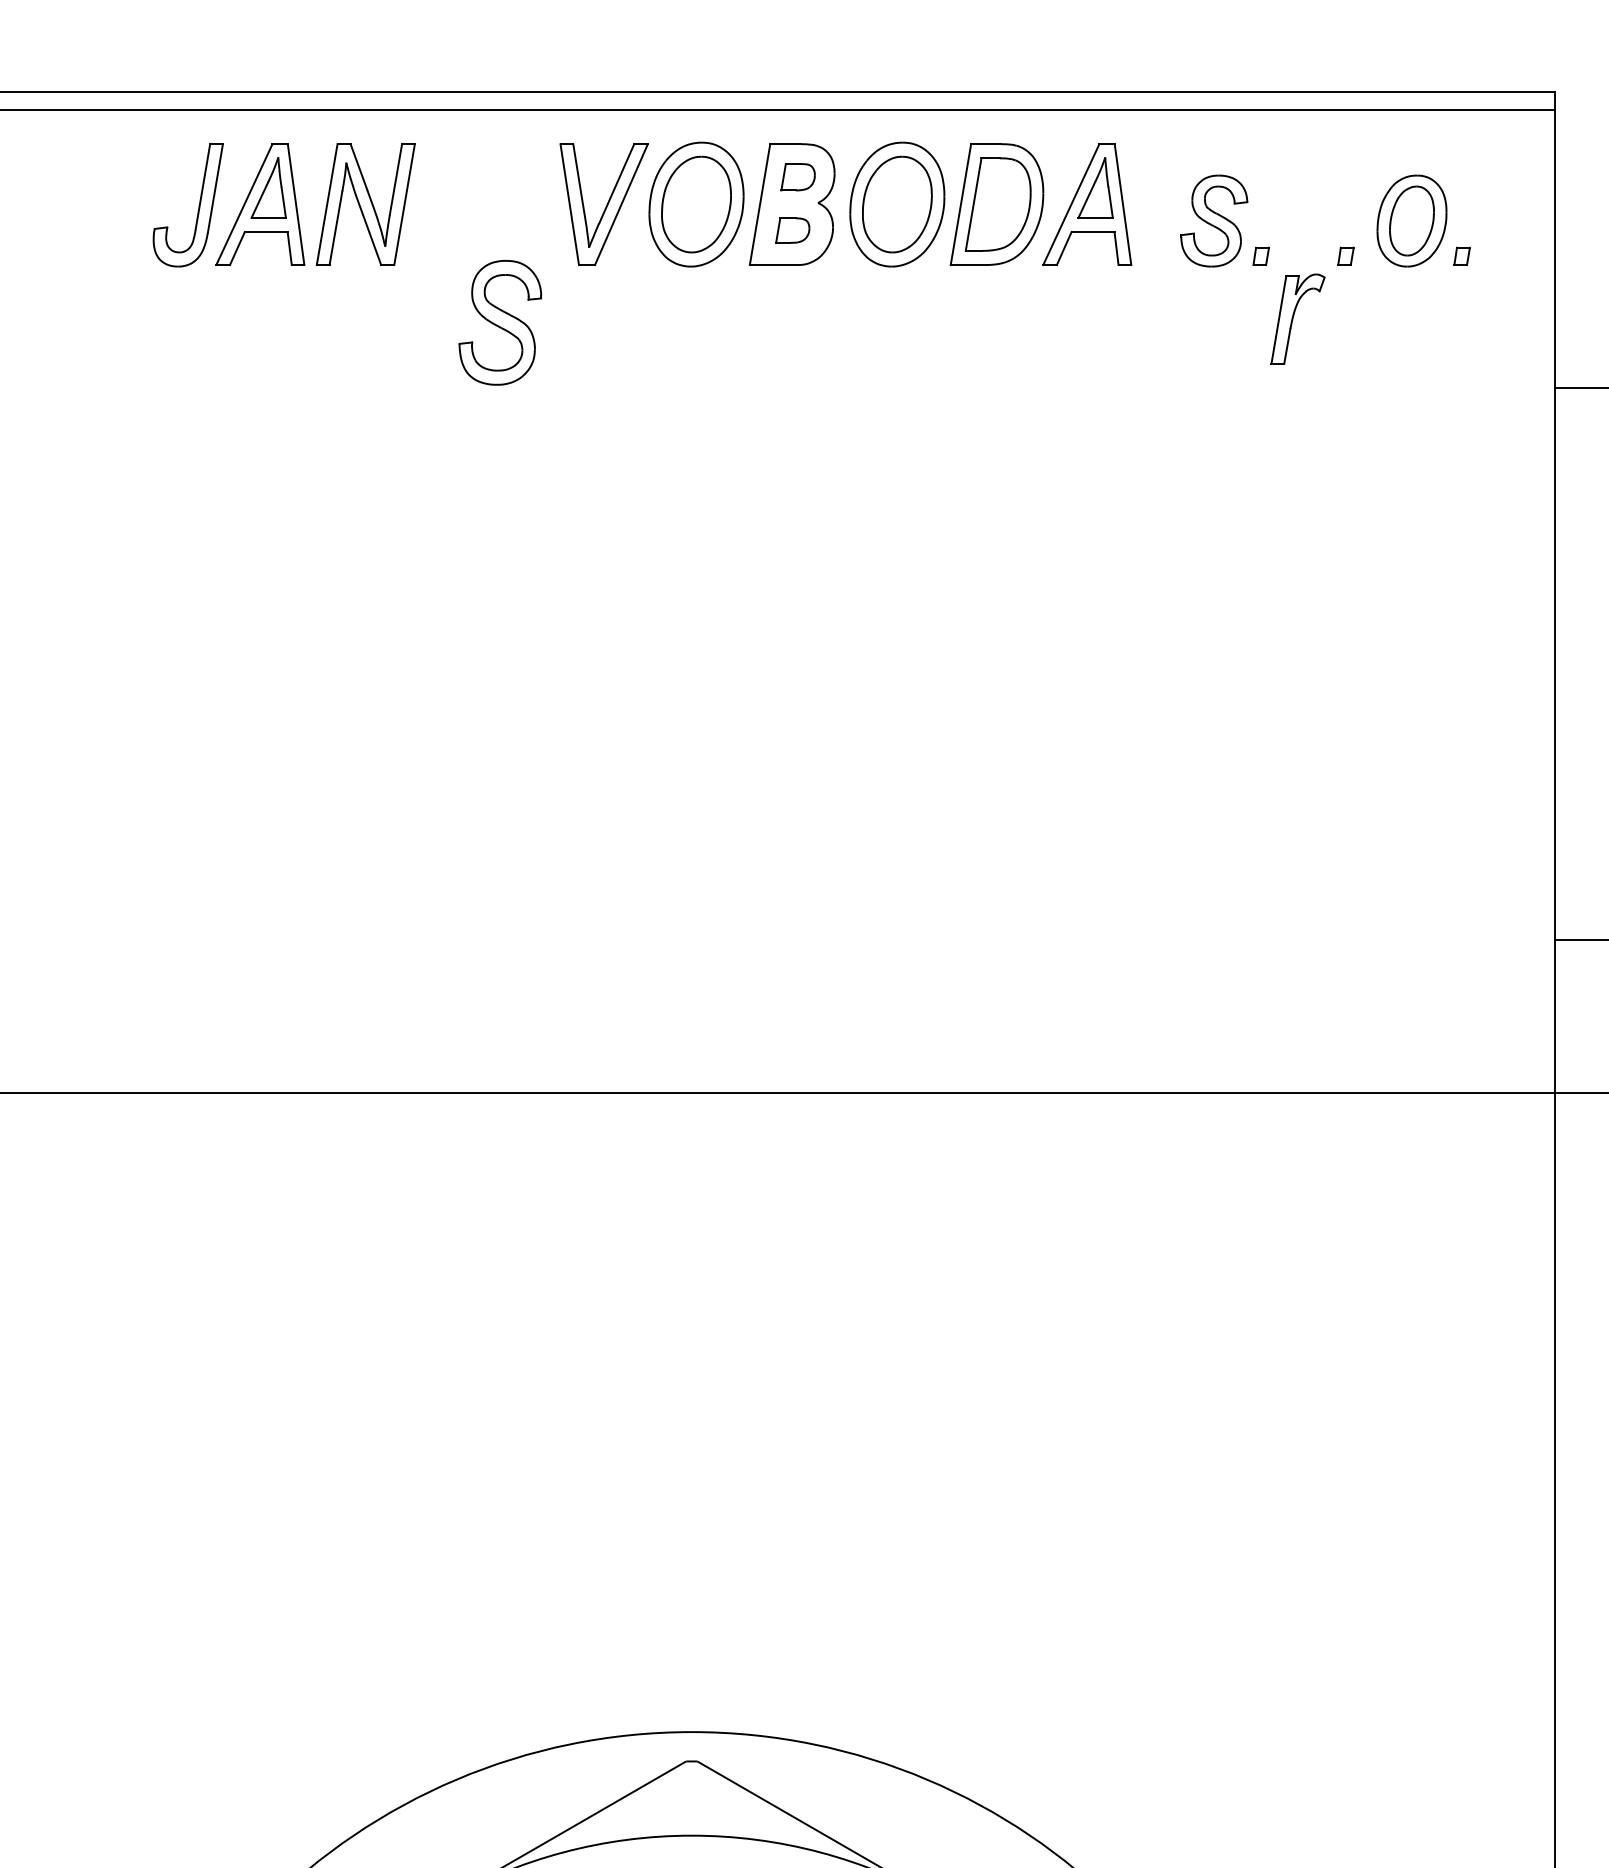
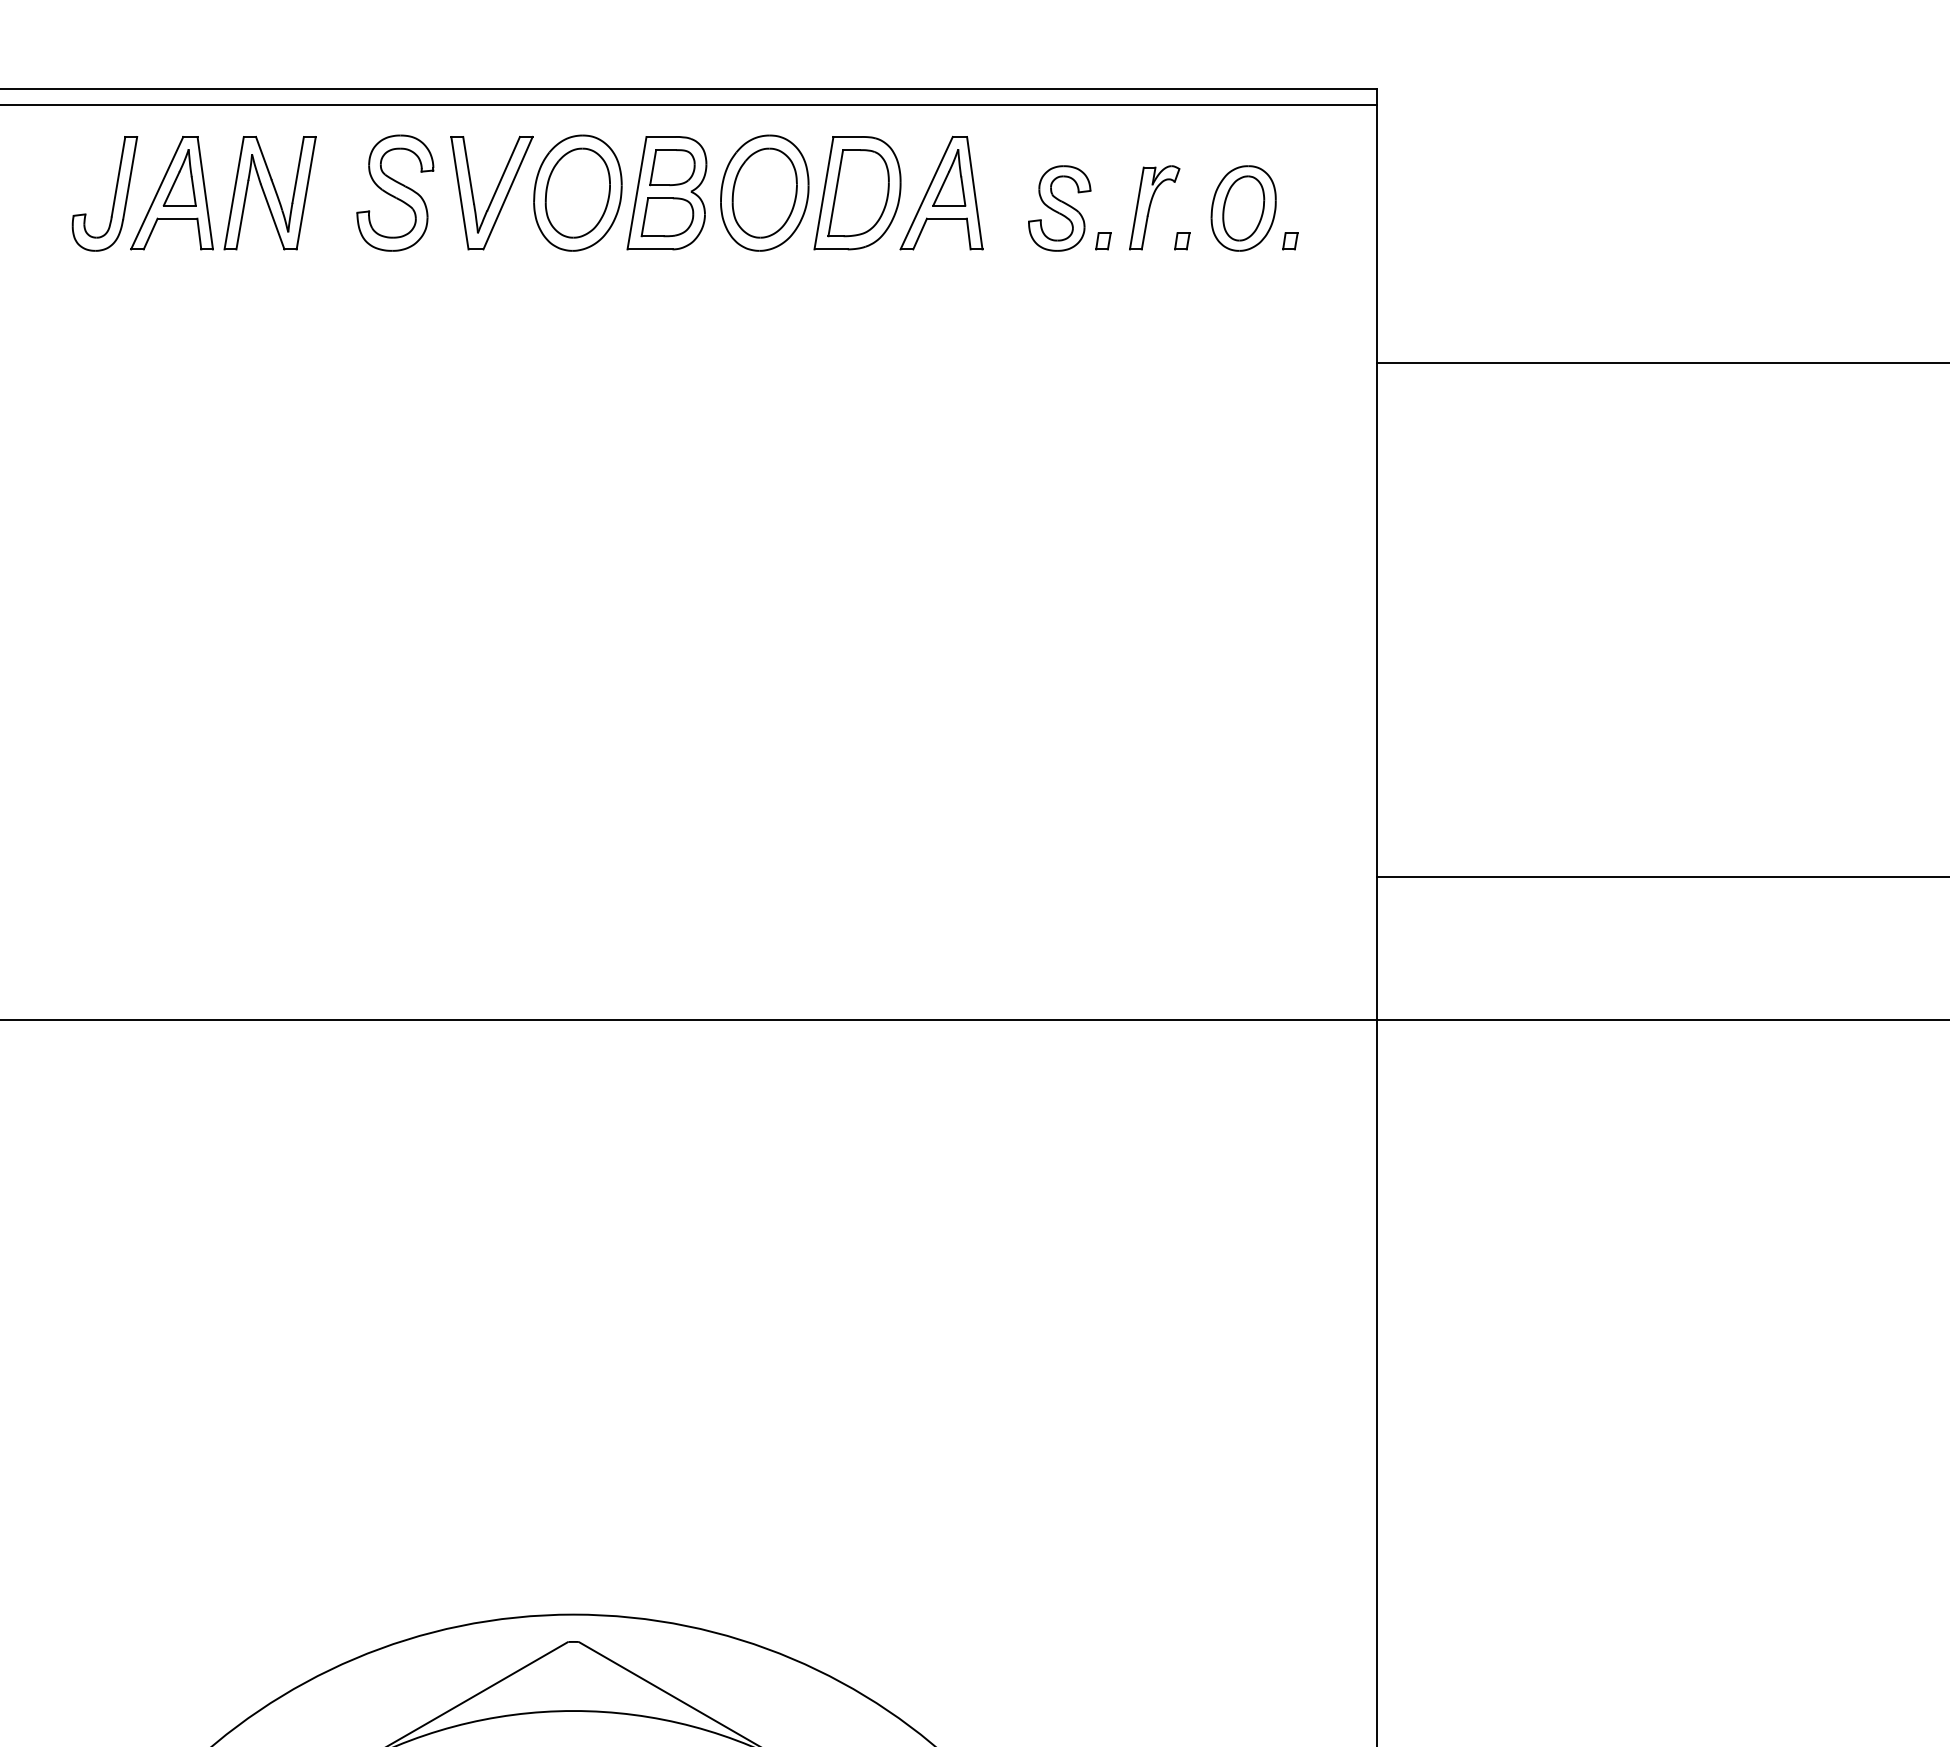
part: (798, 177) -> (672, 167), size x1.43
part: (792, 230) -> (667, 217), size x1.67
part: (1297, 318) -> (1154, 207), moved
part: (500, 322) -> (395, 192), moved

